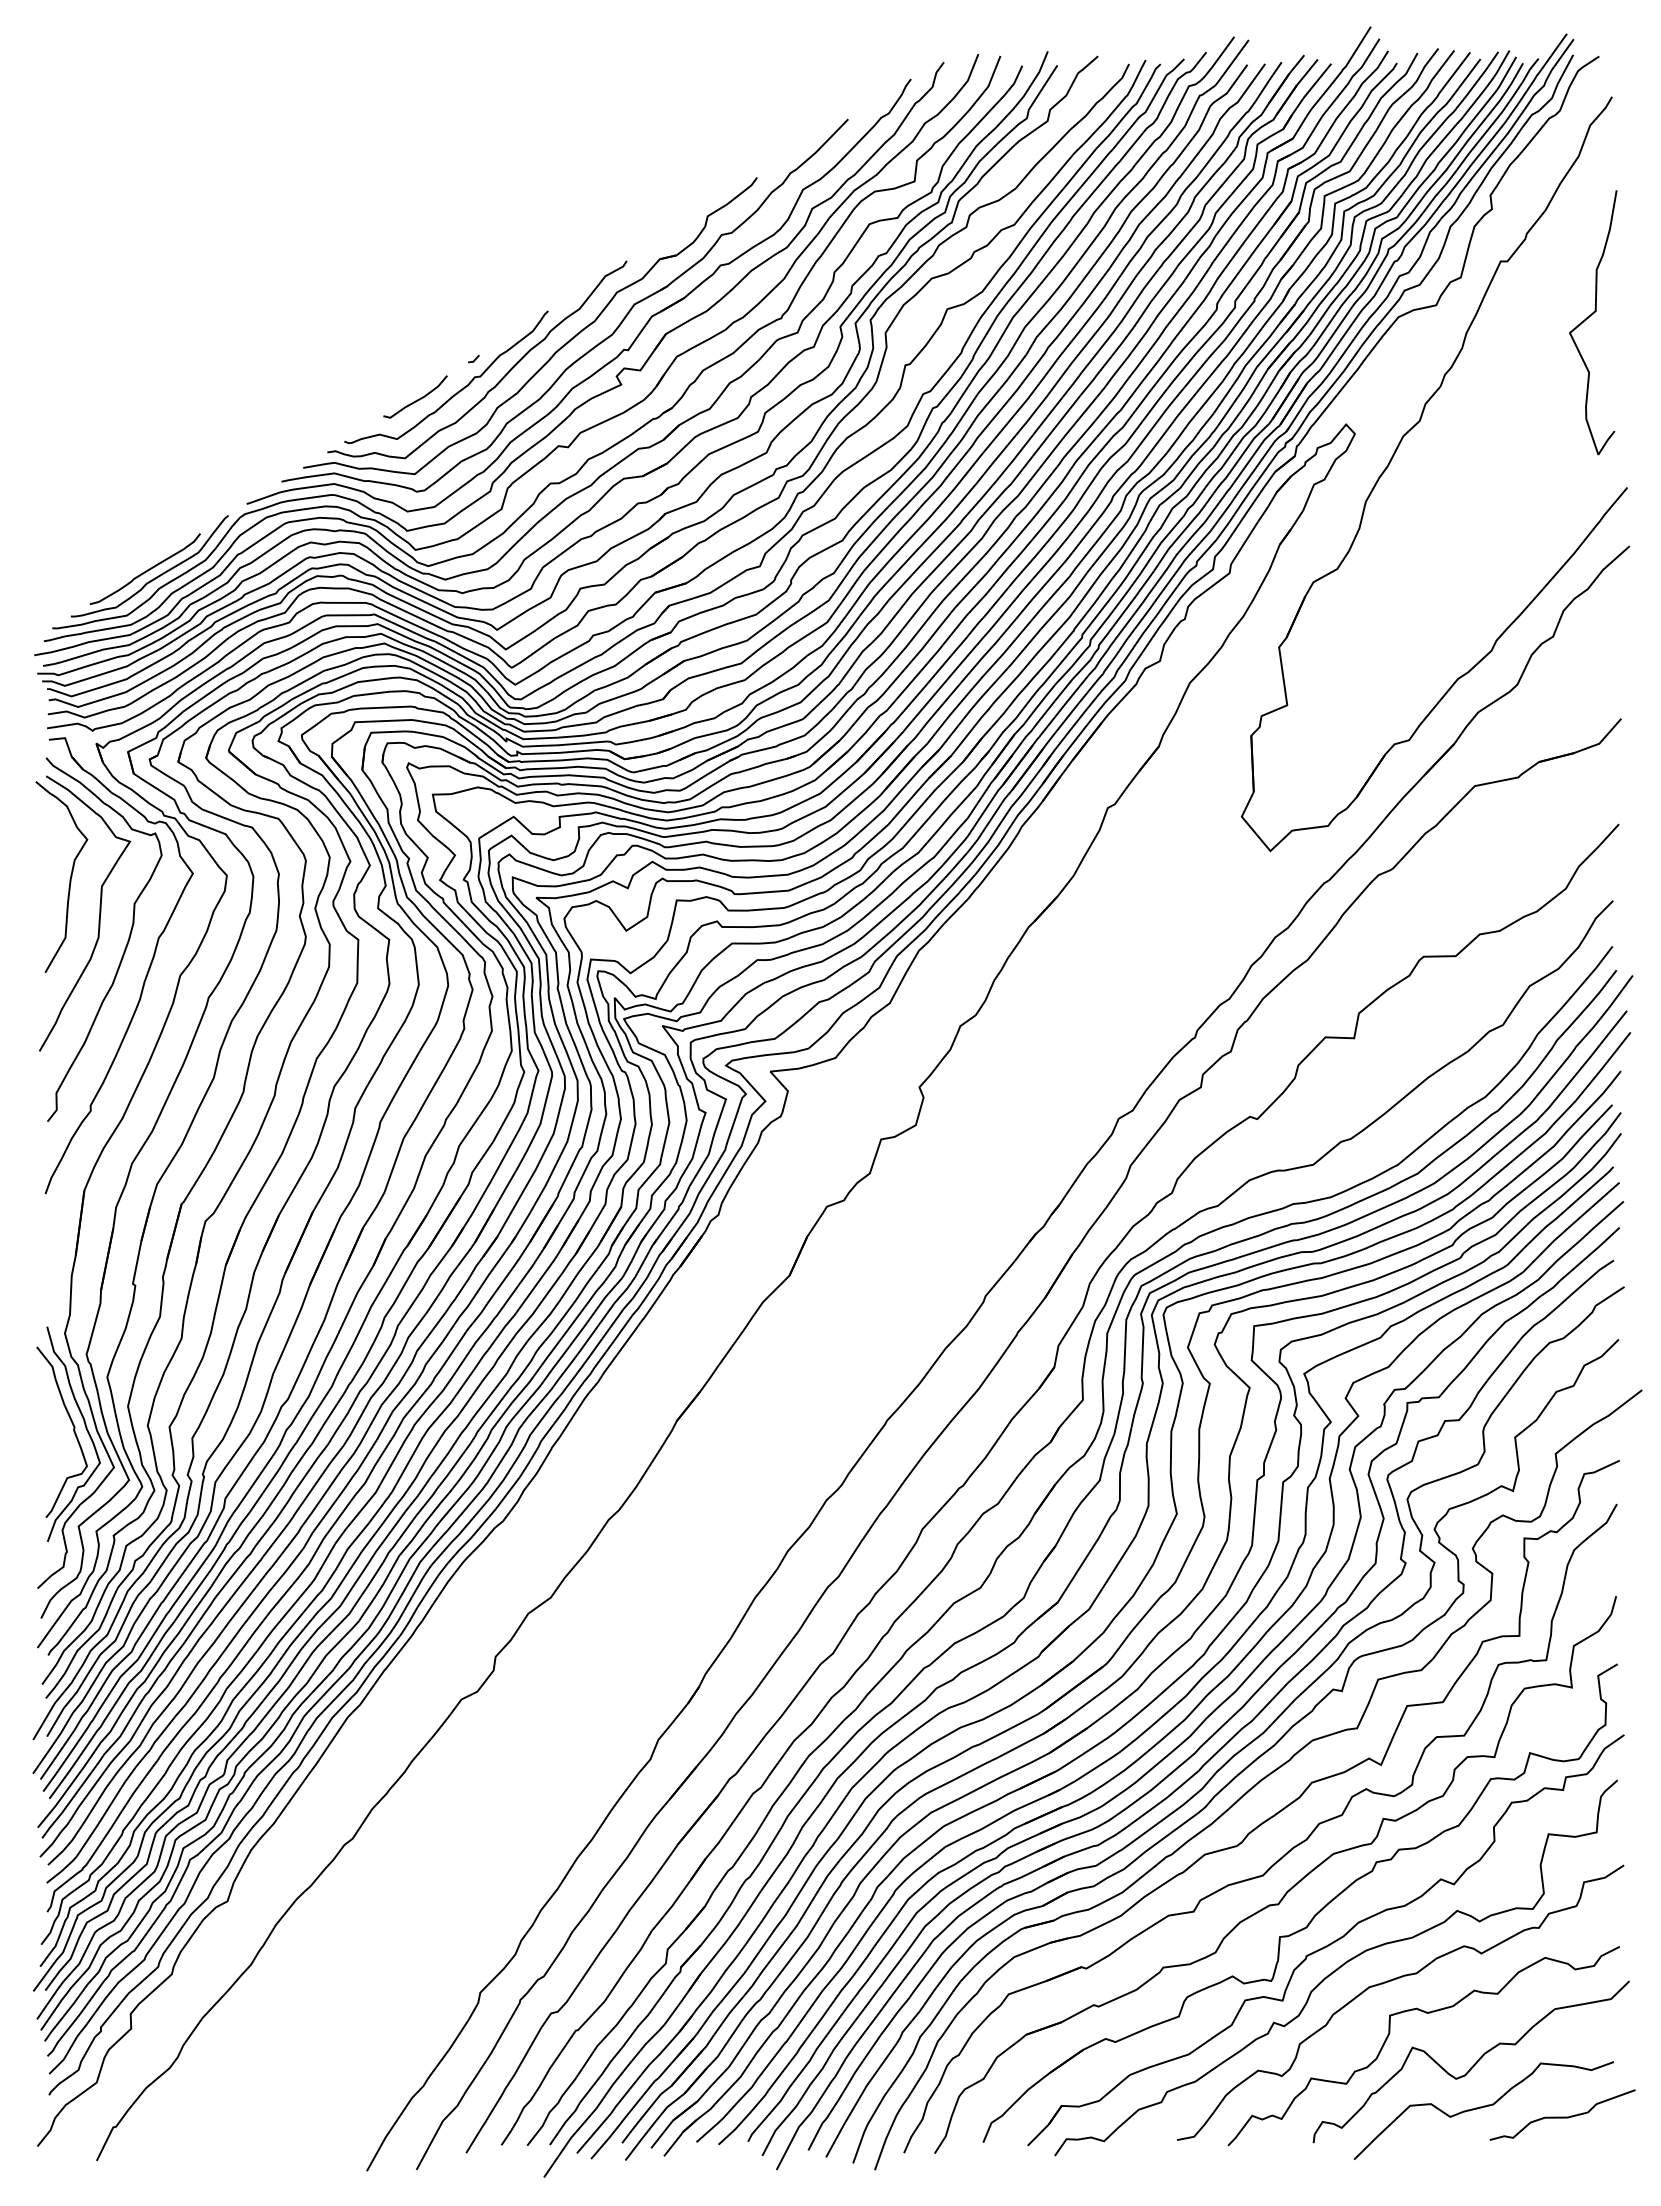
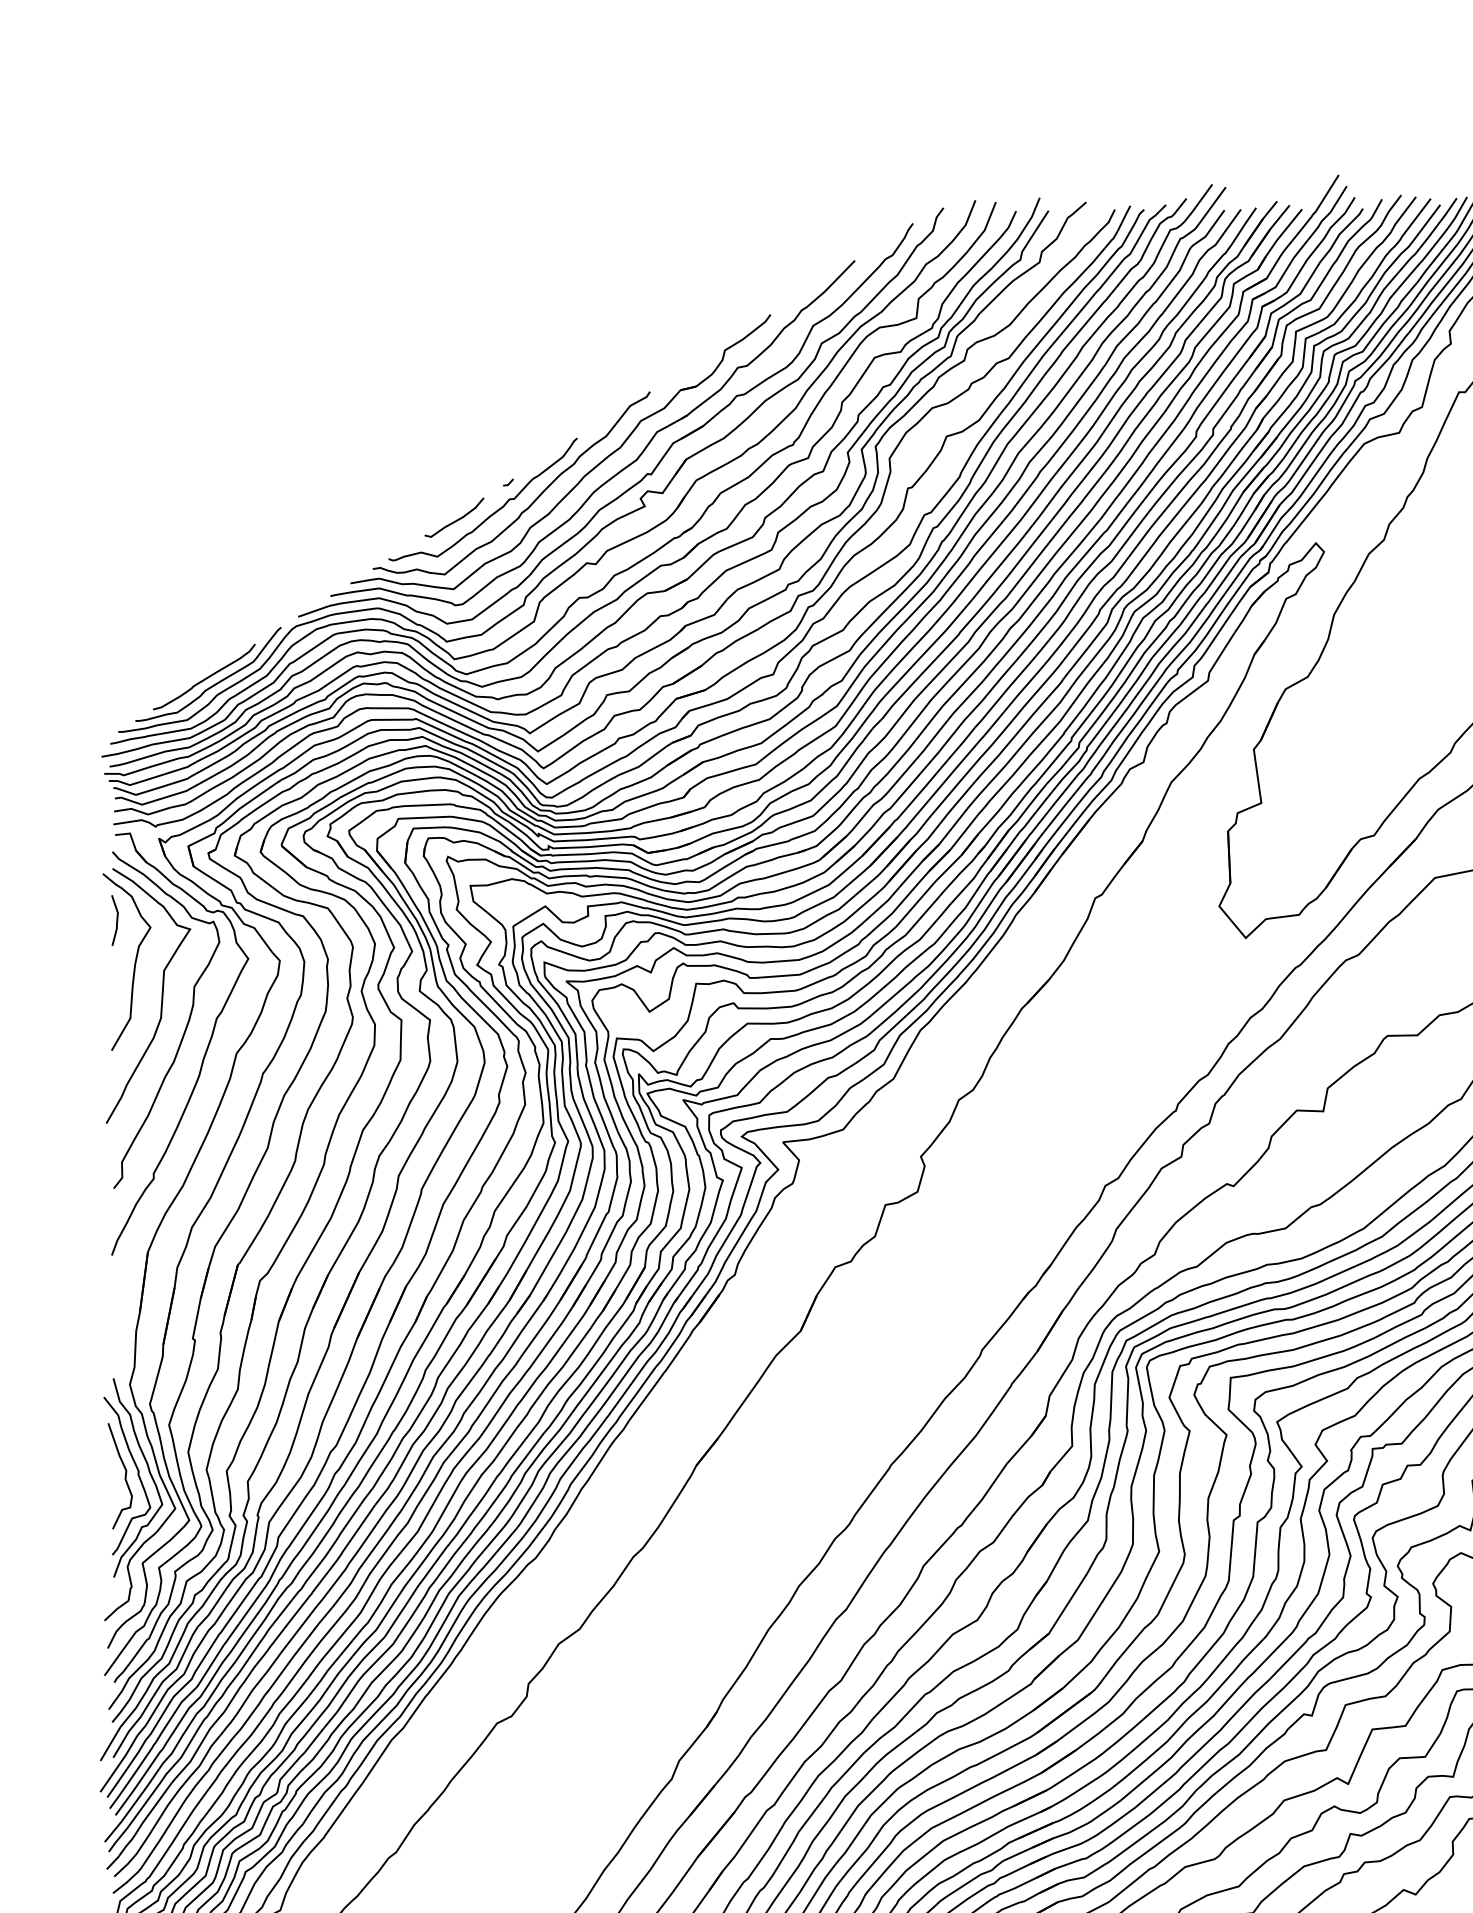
line: (50, 831) -> (116, 919), added
curve: (59, 1432) -> (124, 1476), added

